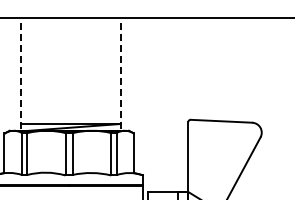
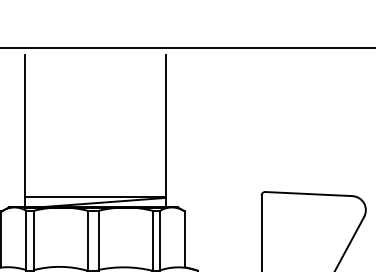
line: (21, 77) -> (25, 132), dashed -> solid
line: (120, 77) -> (165, 132), dashed -> solid

